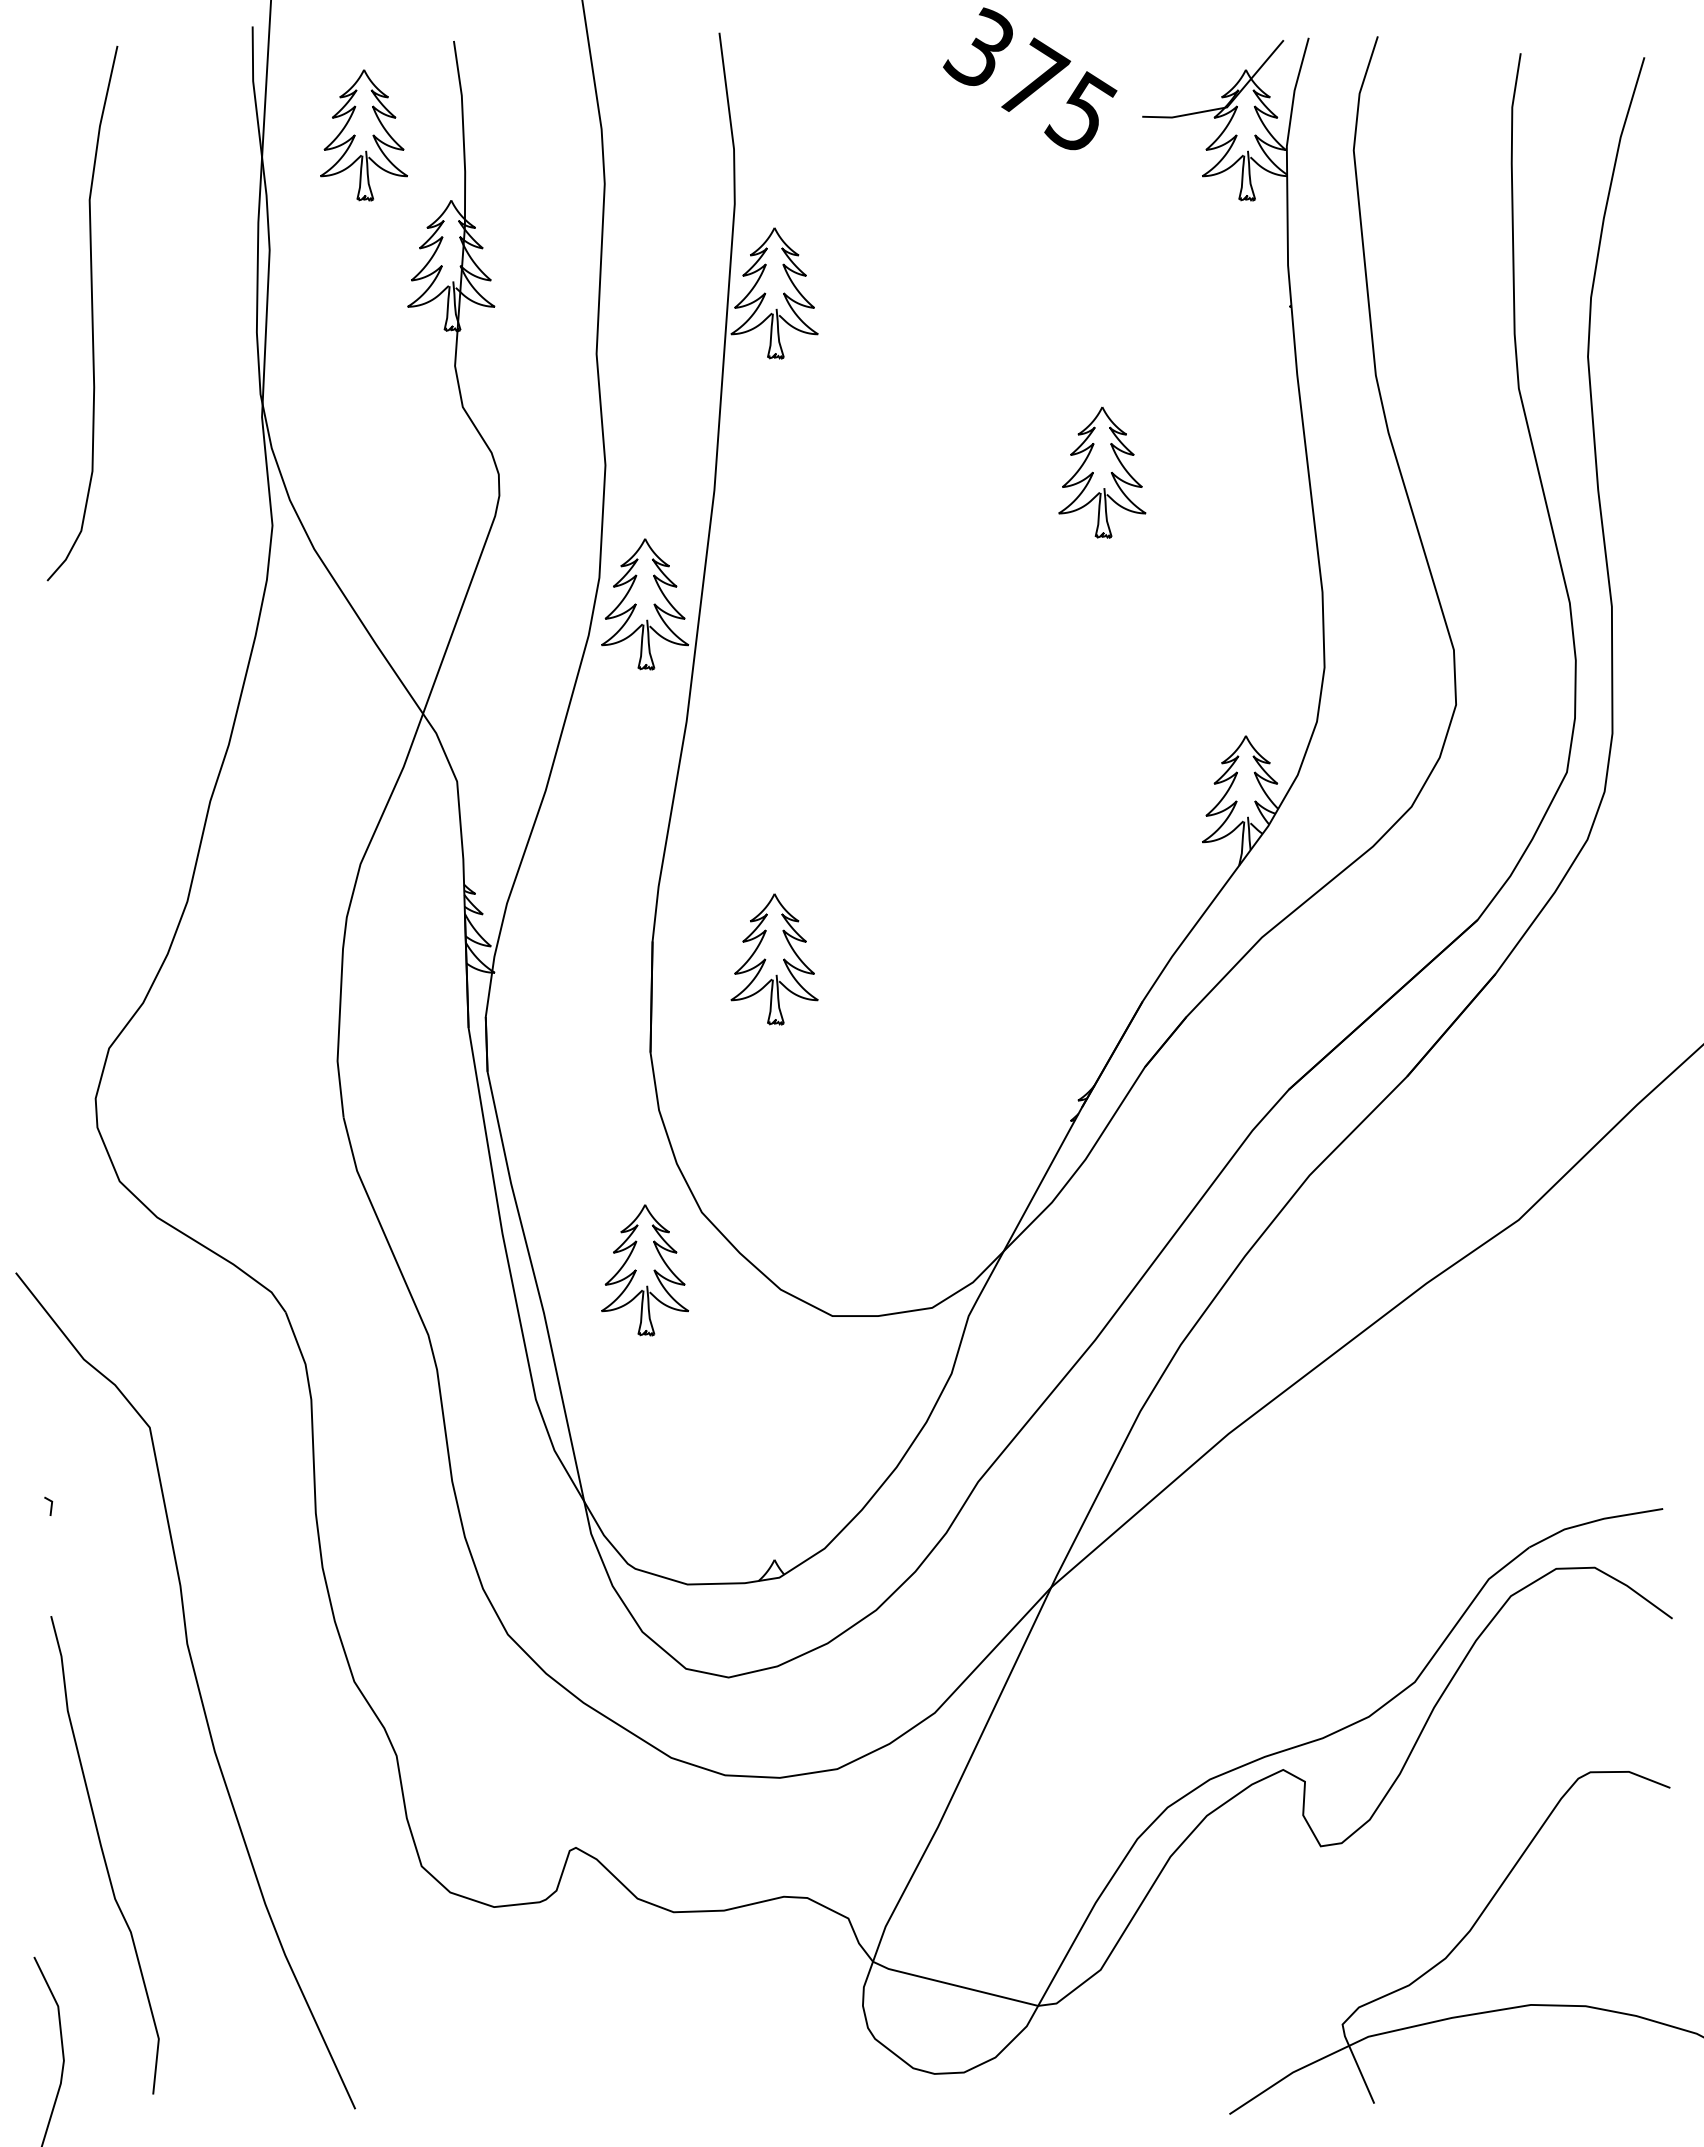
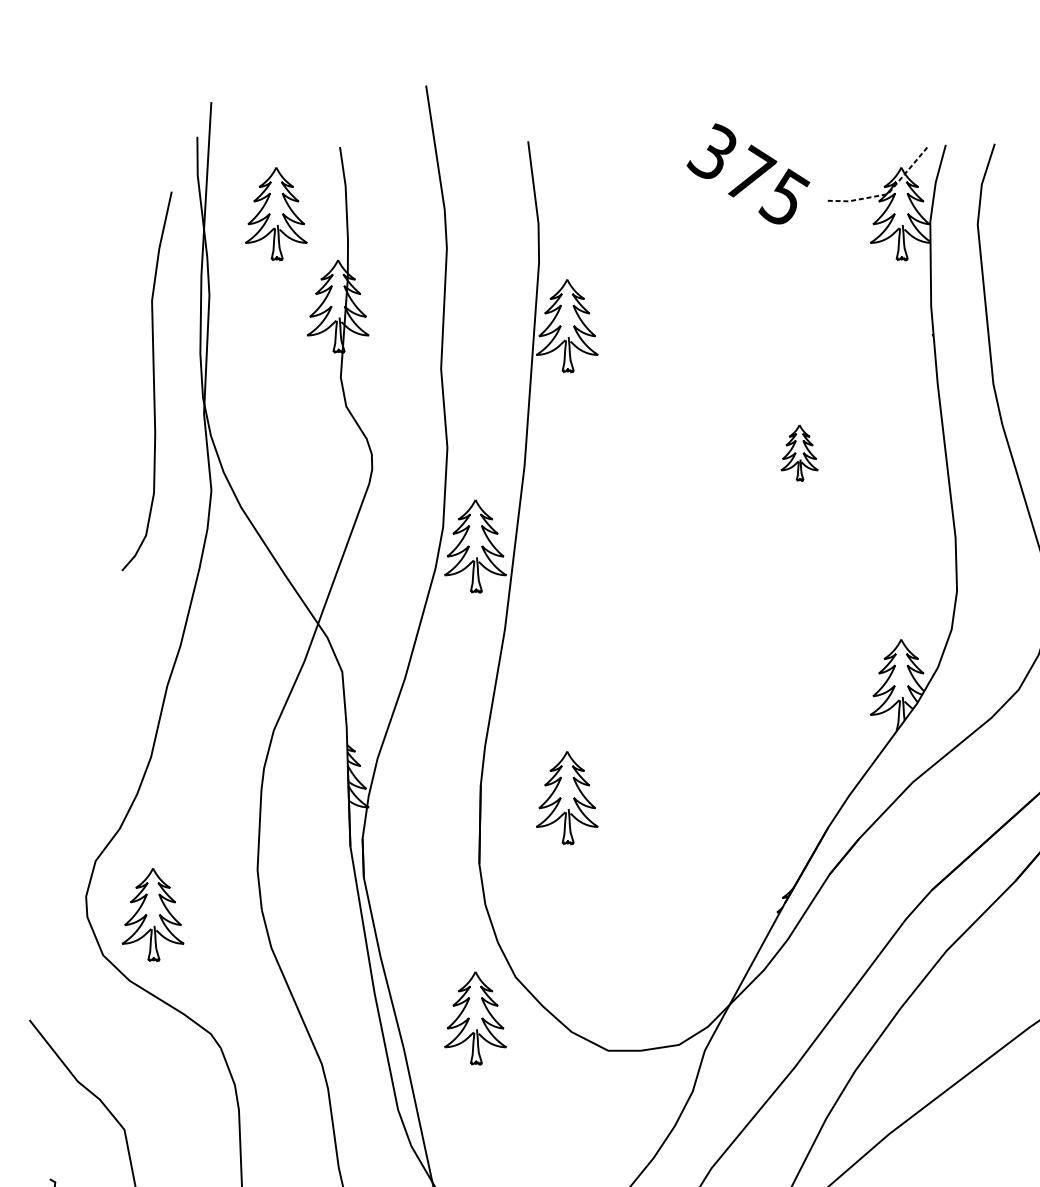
line: (1227, 107) -> (888, 194), solid -> dashed
curve: (91, 313) -> (153, 381), moved
part: (1102, 472) -> (799, 452), size x0.6
part: (190, 1124) -> (153, 914), added

